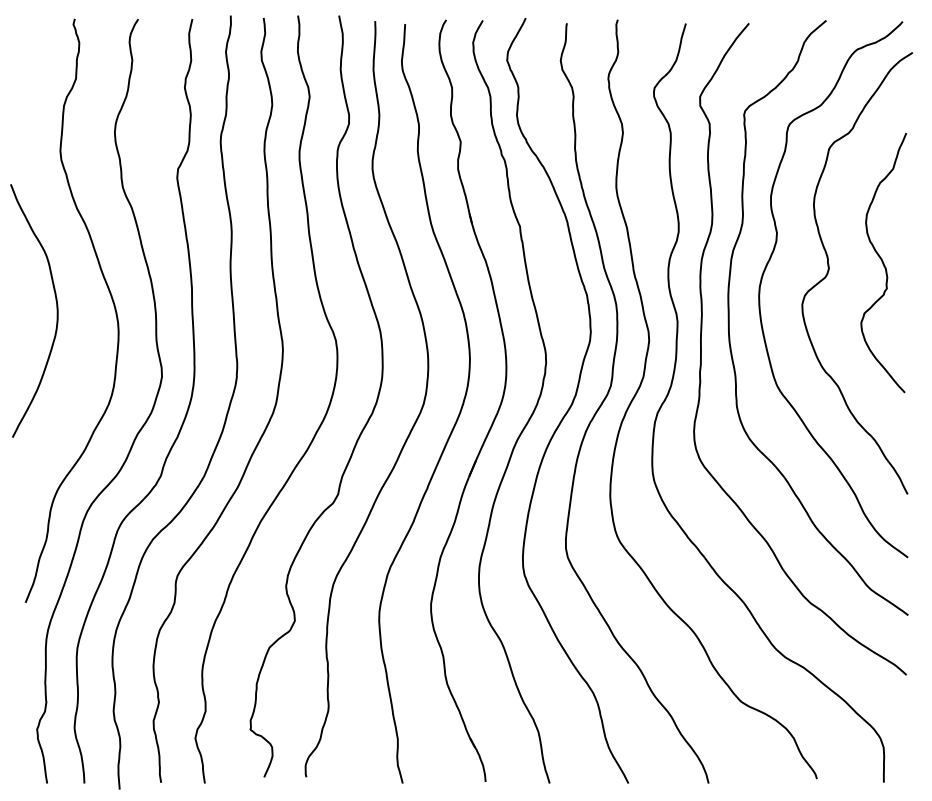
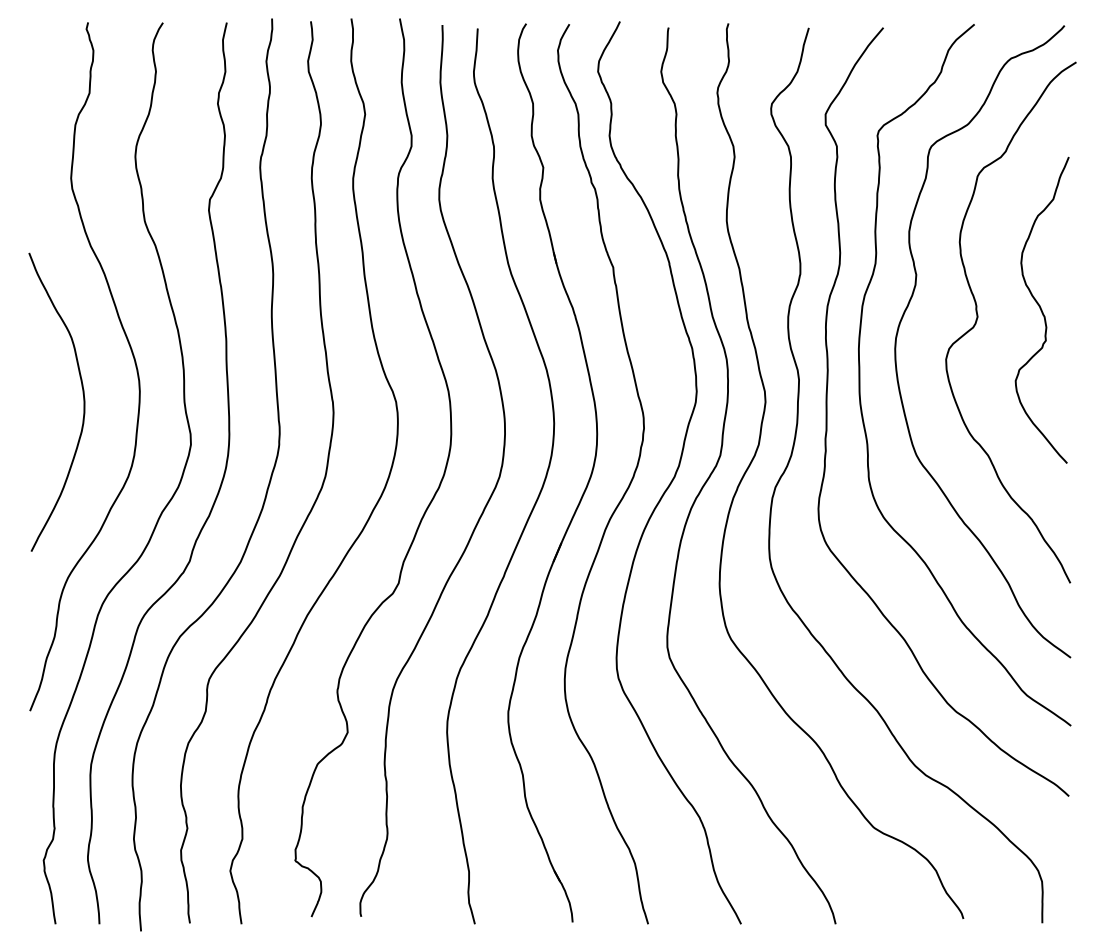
curve: (56, 310) -> (83, 401), moved

